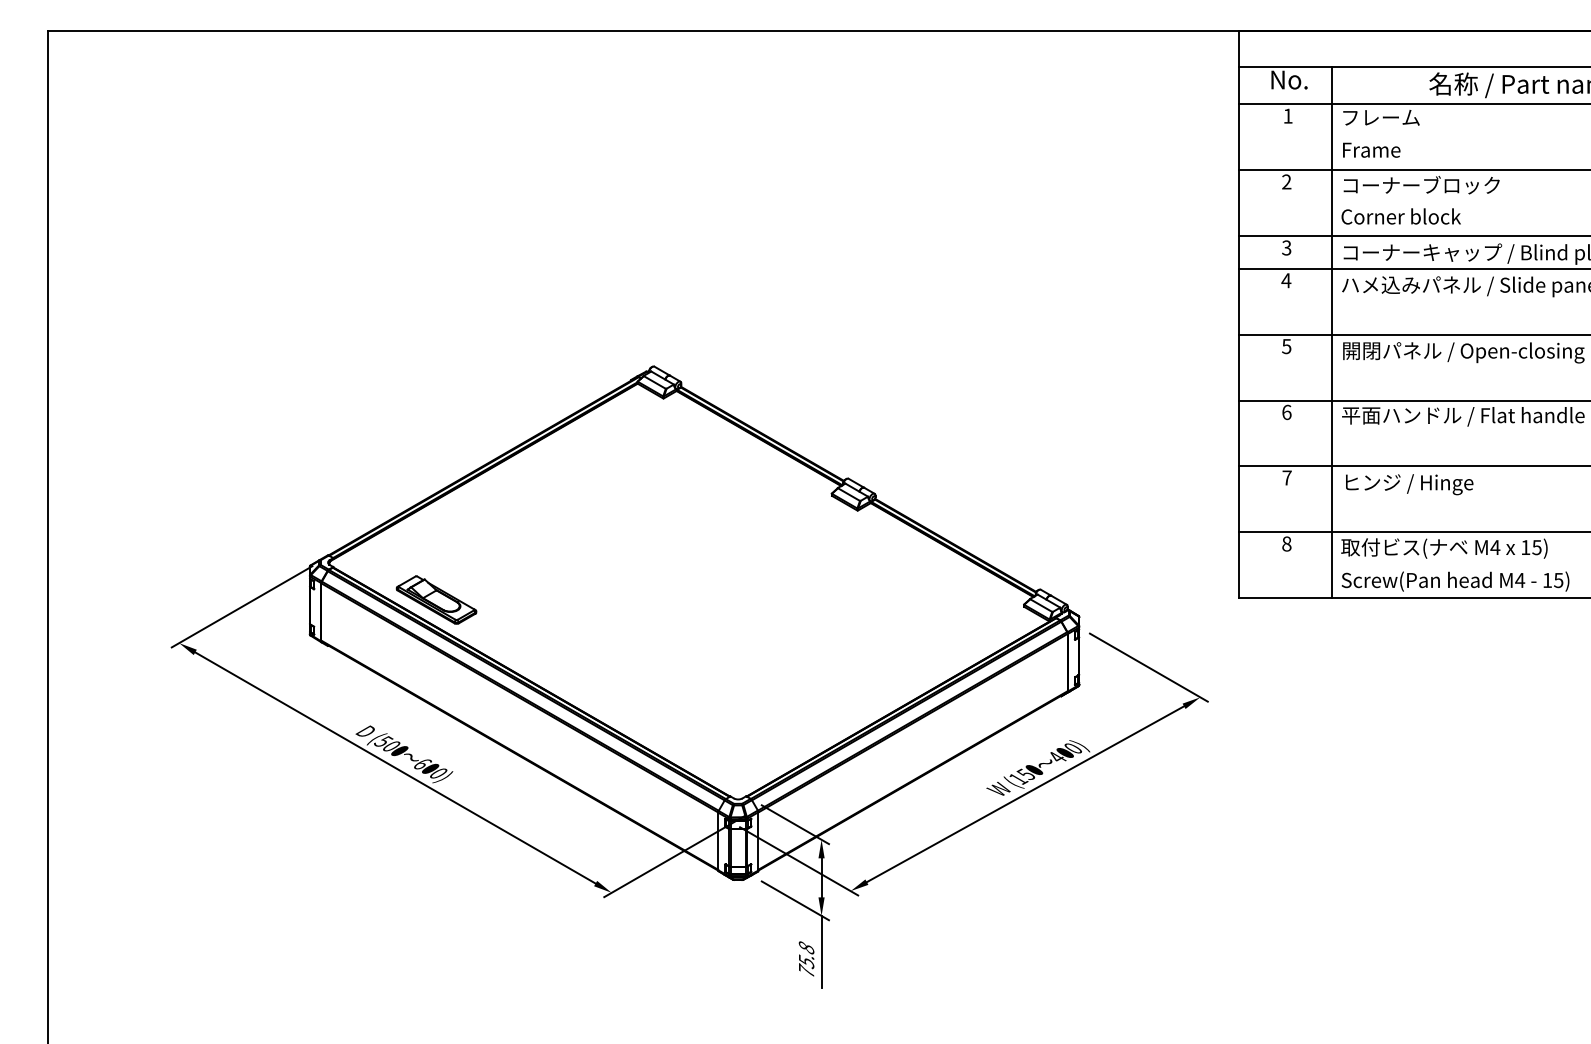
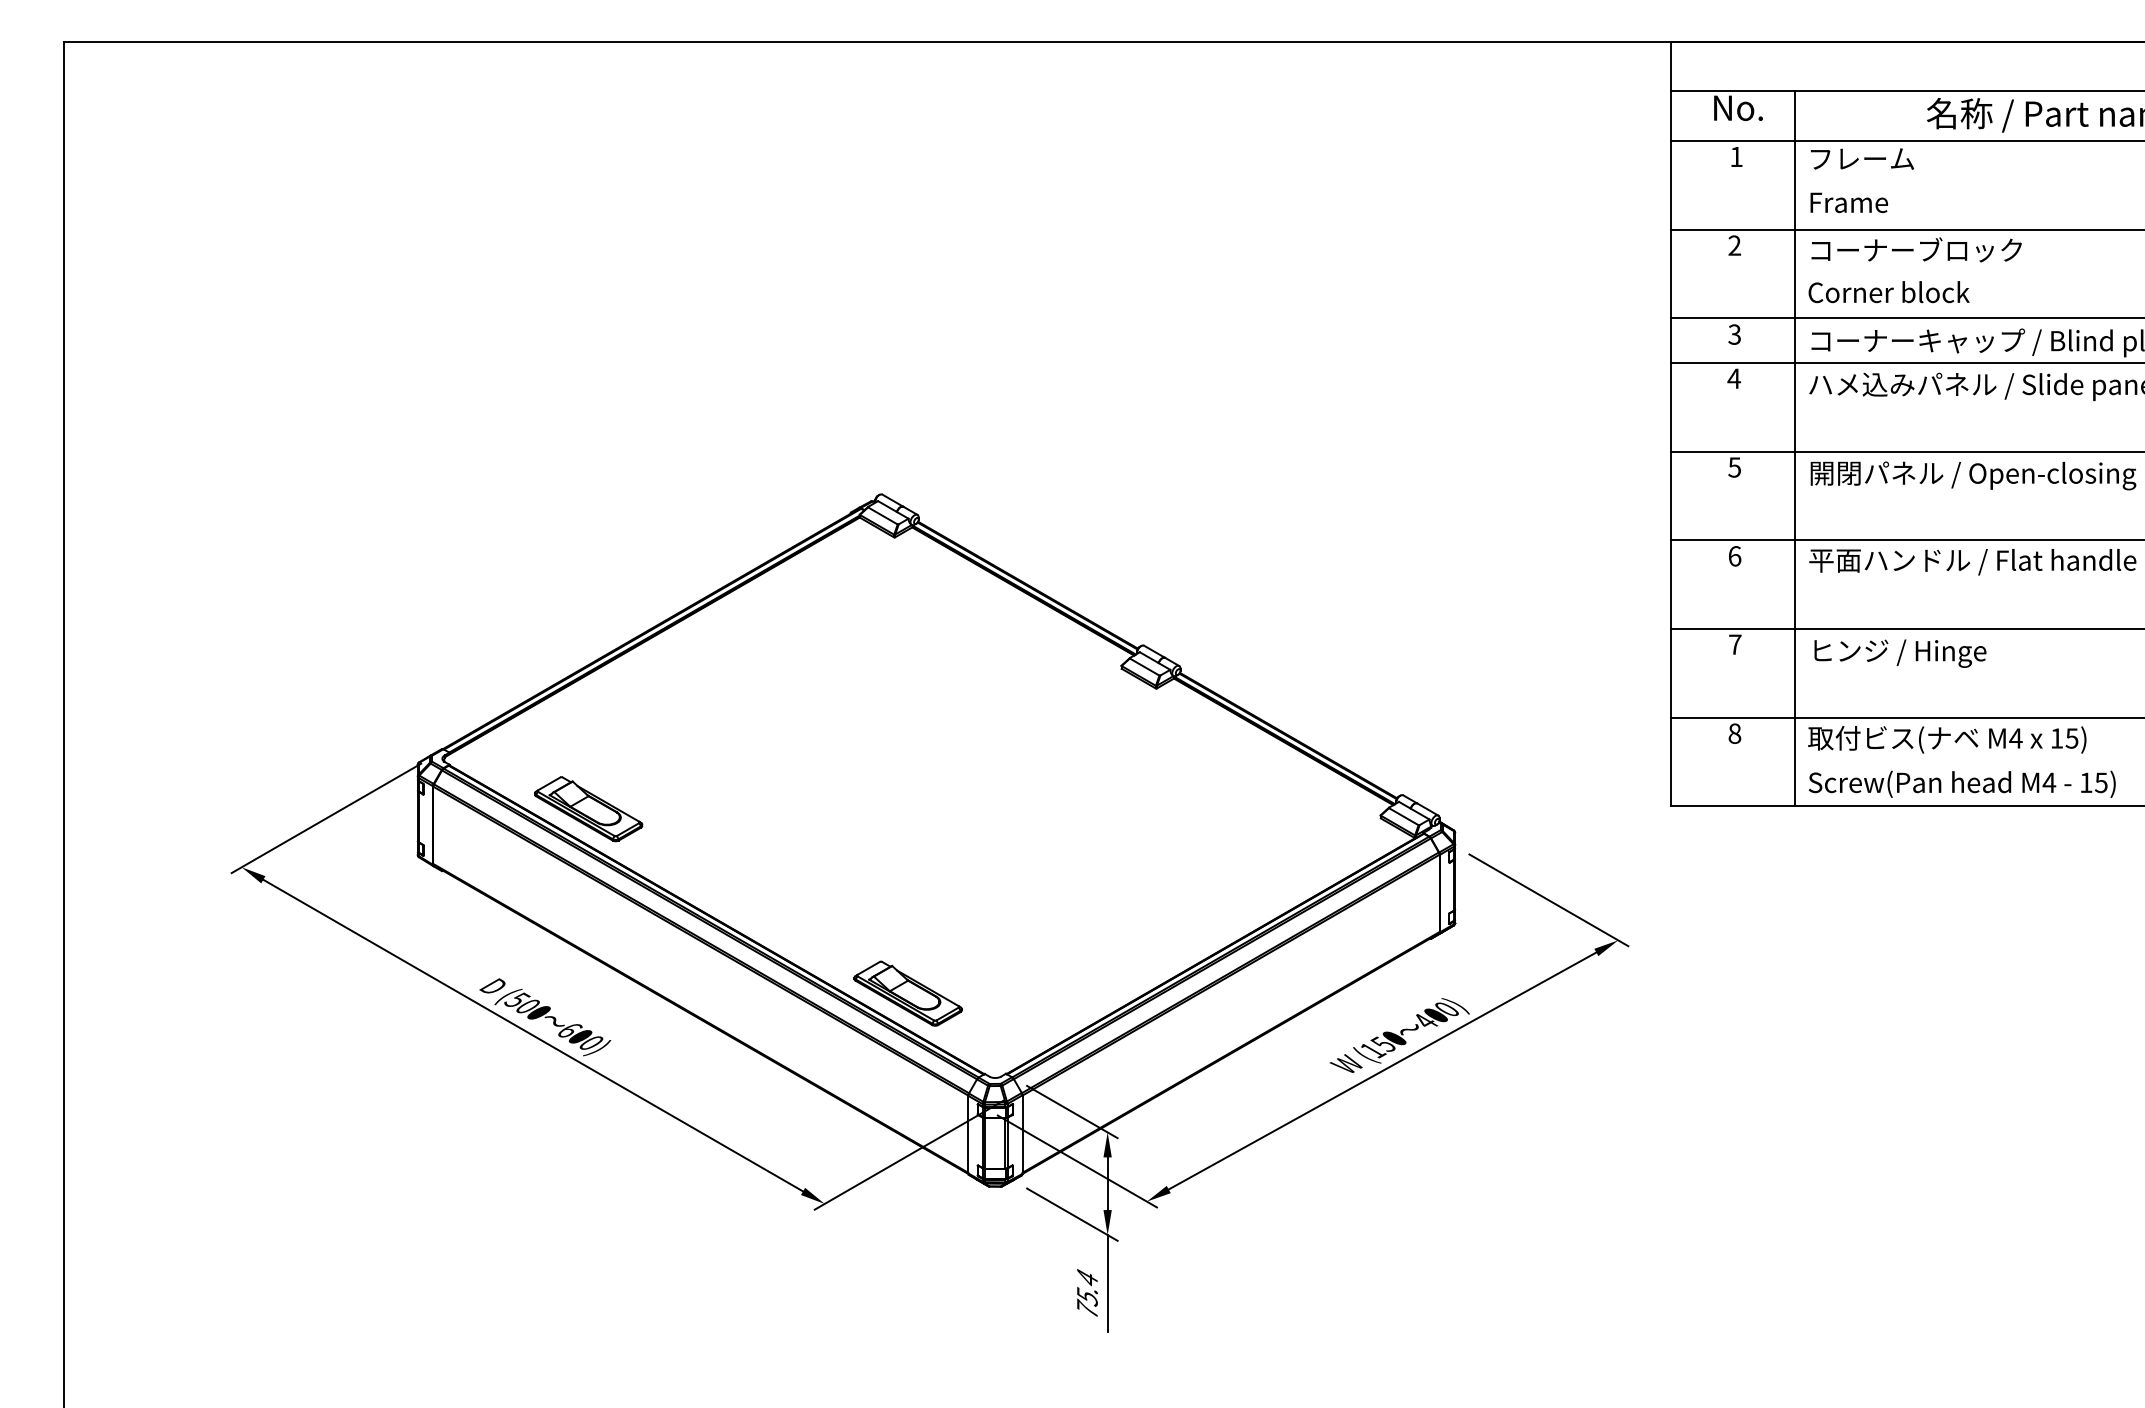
part: (673, 736) -> (907, 993), added
text: (806, 947) -> (1087, 1277), 75.8 -> 75.4

